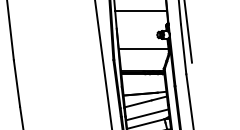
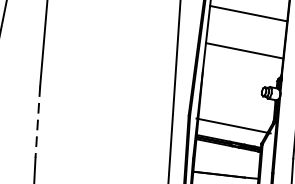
line: (143, 48) -> (233, 125), moved
line: (16, 83) -> (37, 121), solid -> dashed

